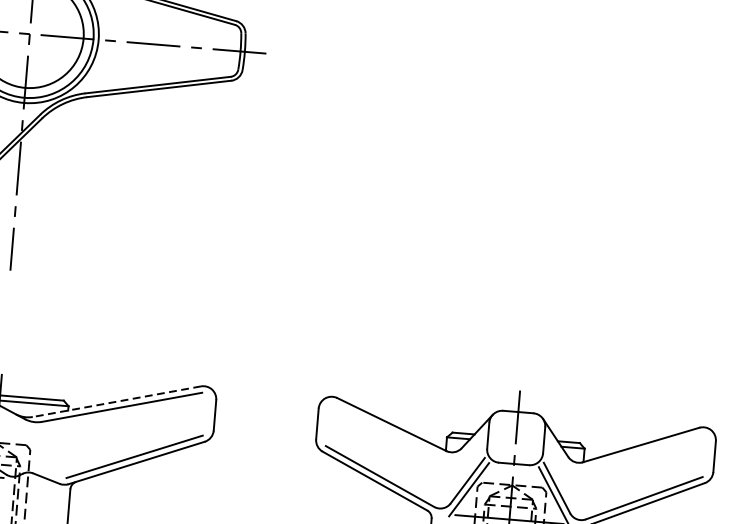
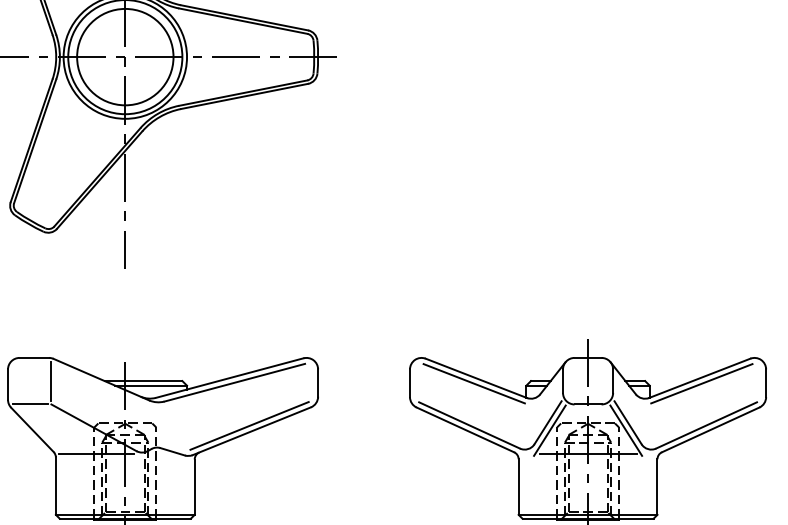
line: (116, 402) -> (229, 378), dashed -> solid
line: (388, 430) -> (473, 383), added
line: (642, 450) -> (701, 383), added

